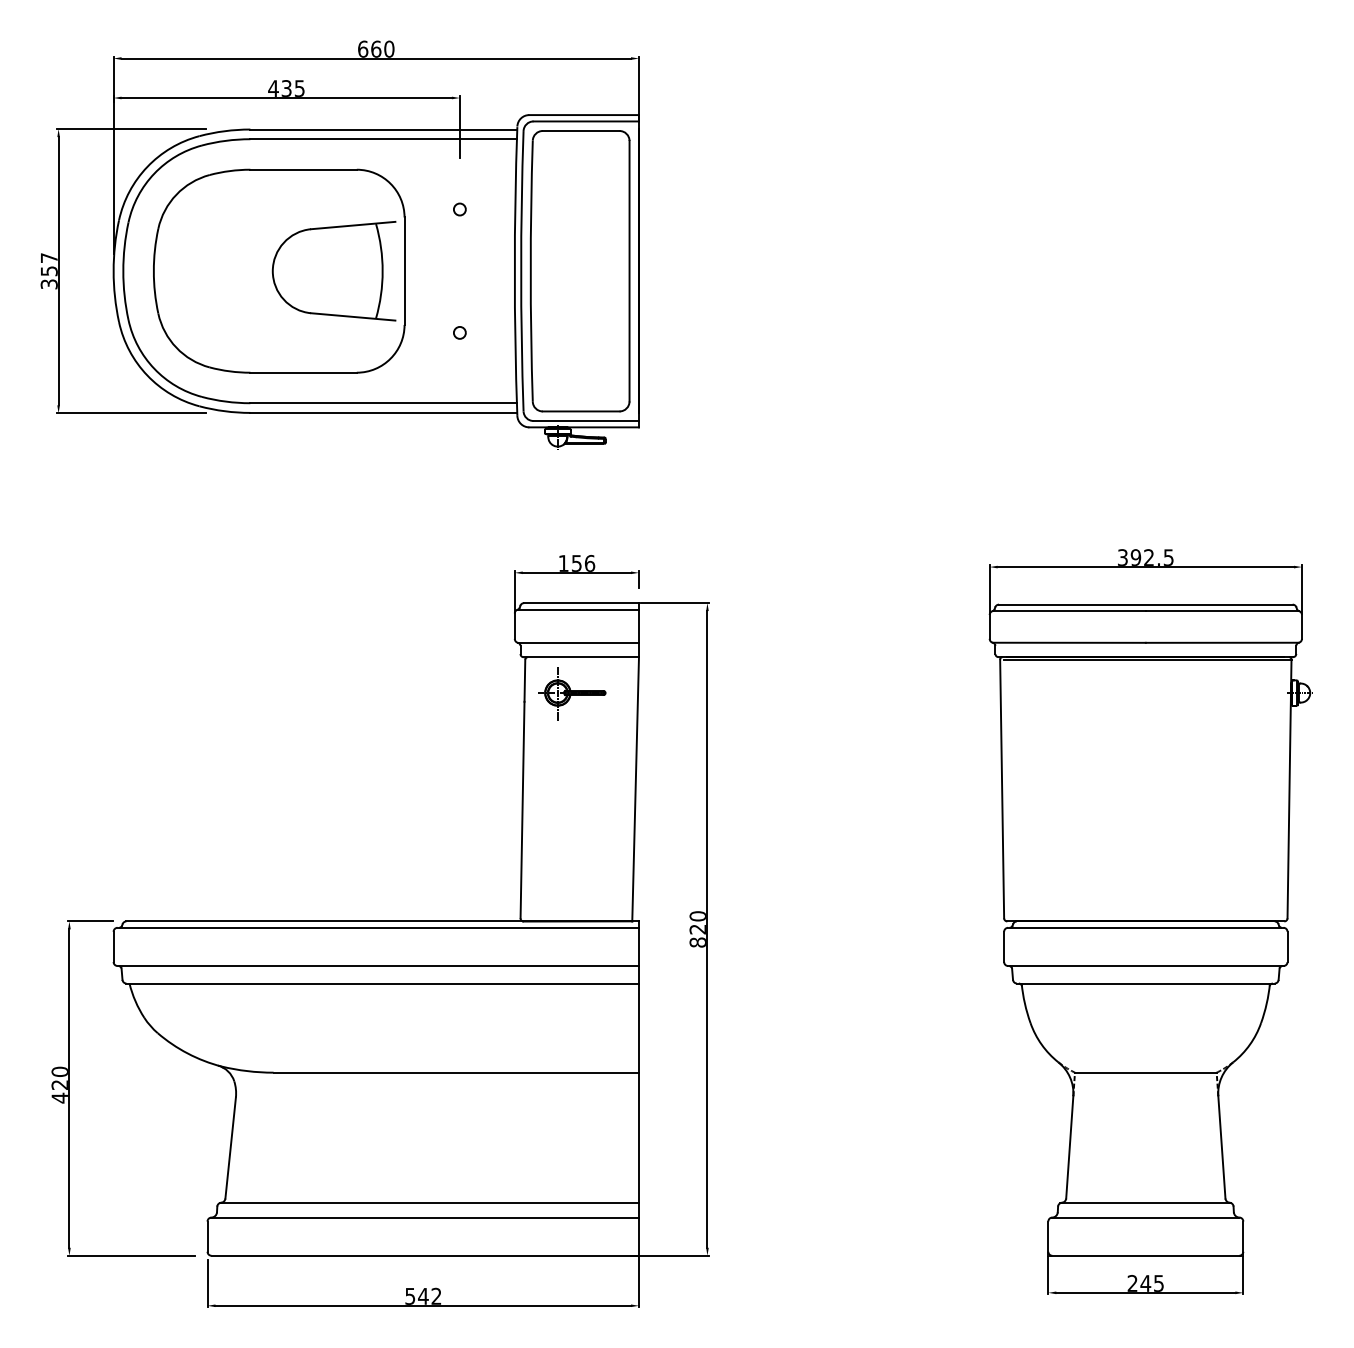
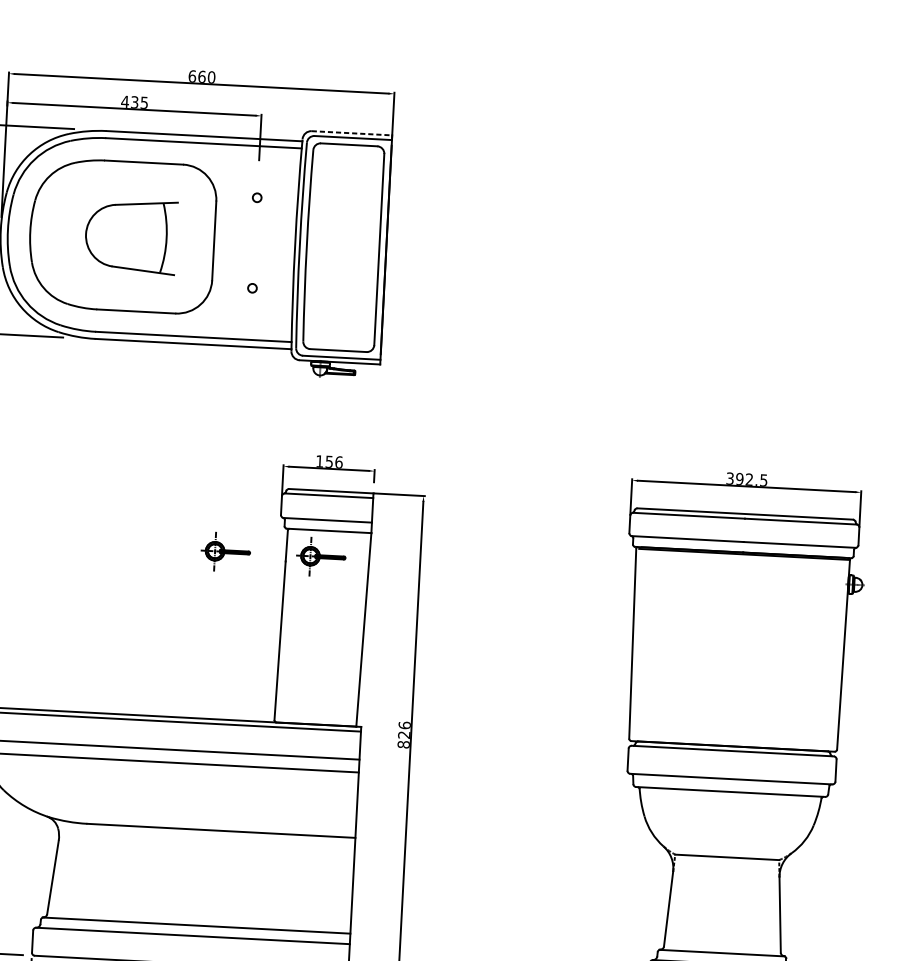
line: (584, 115) -> (352, 133), solid -> dashed
part: (333, 271) -> (130, 236), moved
part: (442, 693) -> (225, 552), added
text: (697, 916) -> (404, 725), 820 -> 826

